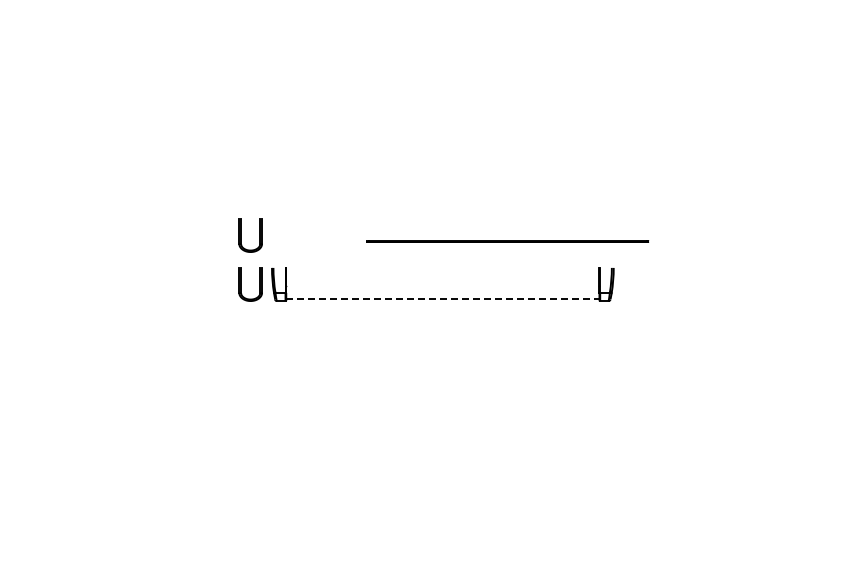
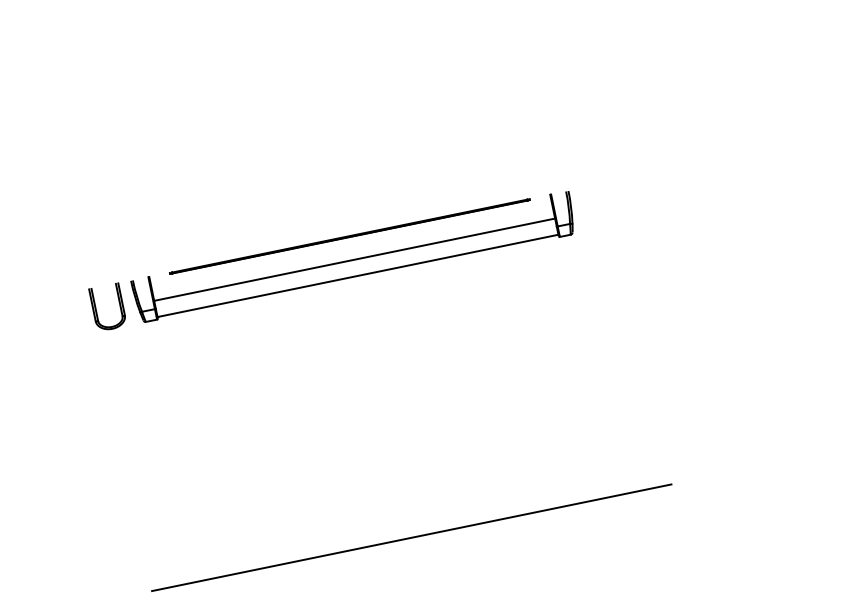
part: (241, 235) -> (83, 247), removed
line: (507, 241) -> (349, 236), moved
line: (442, 286) -> (354, 259), added
line: (442, 299) -> (357, 276), dashed -> solid
line: (442, 503) -> (411, 537), added

